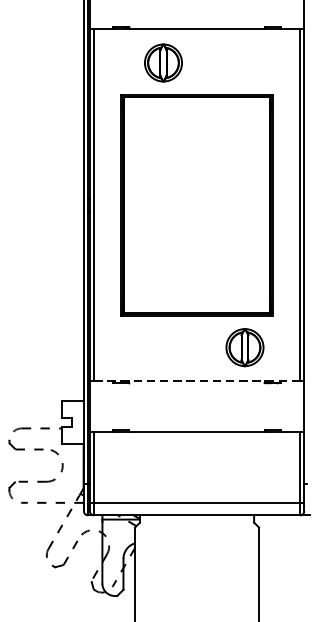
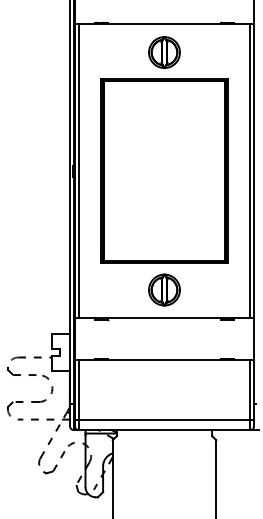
part: (163, 62) -> (164, 52), moved
part: (244, 346) -> (164, 289), moved
line: (197, 381) -> (164, 318), dashed -> solid

